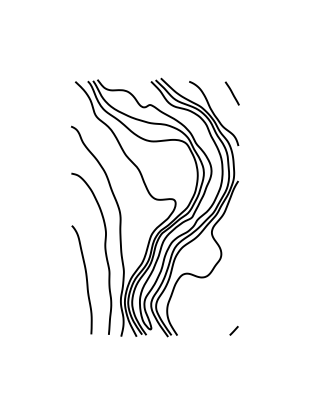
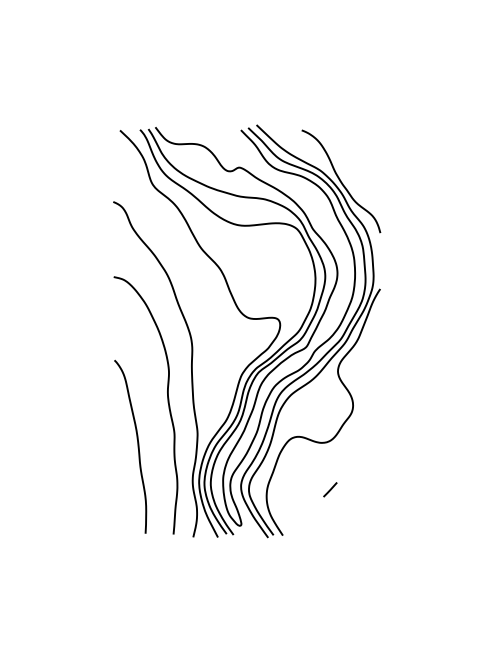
line: (231, 93) -> (369, 149), removed
line: (233, 330) -> (329, 489), moved

